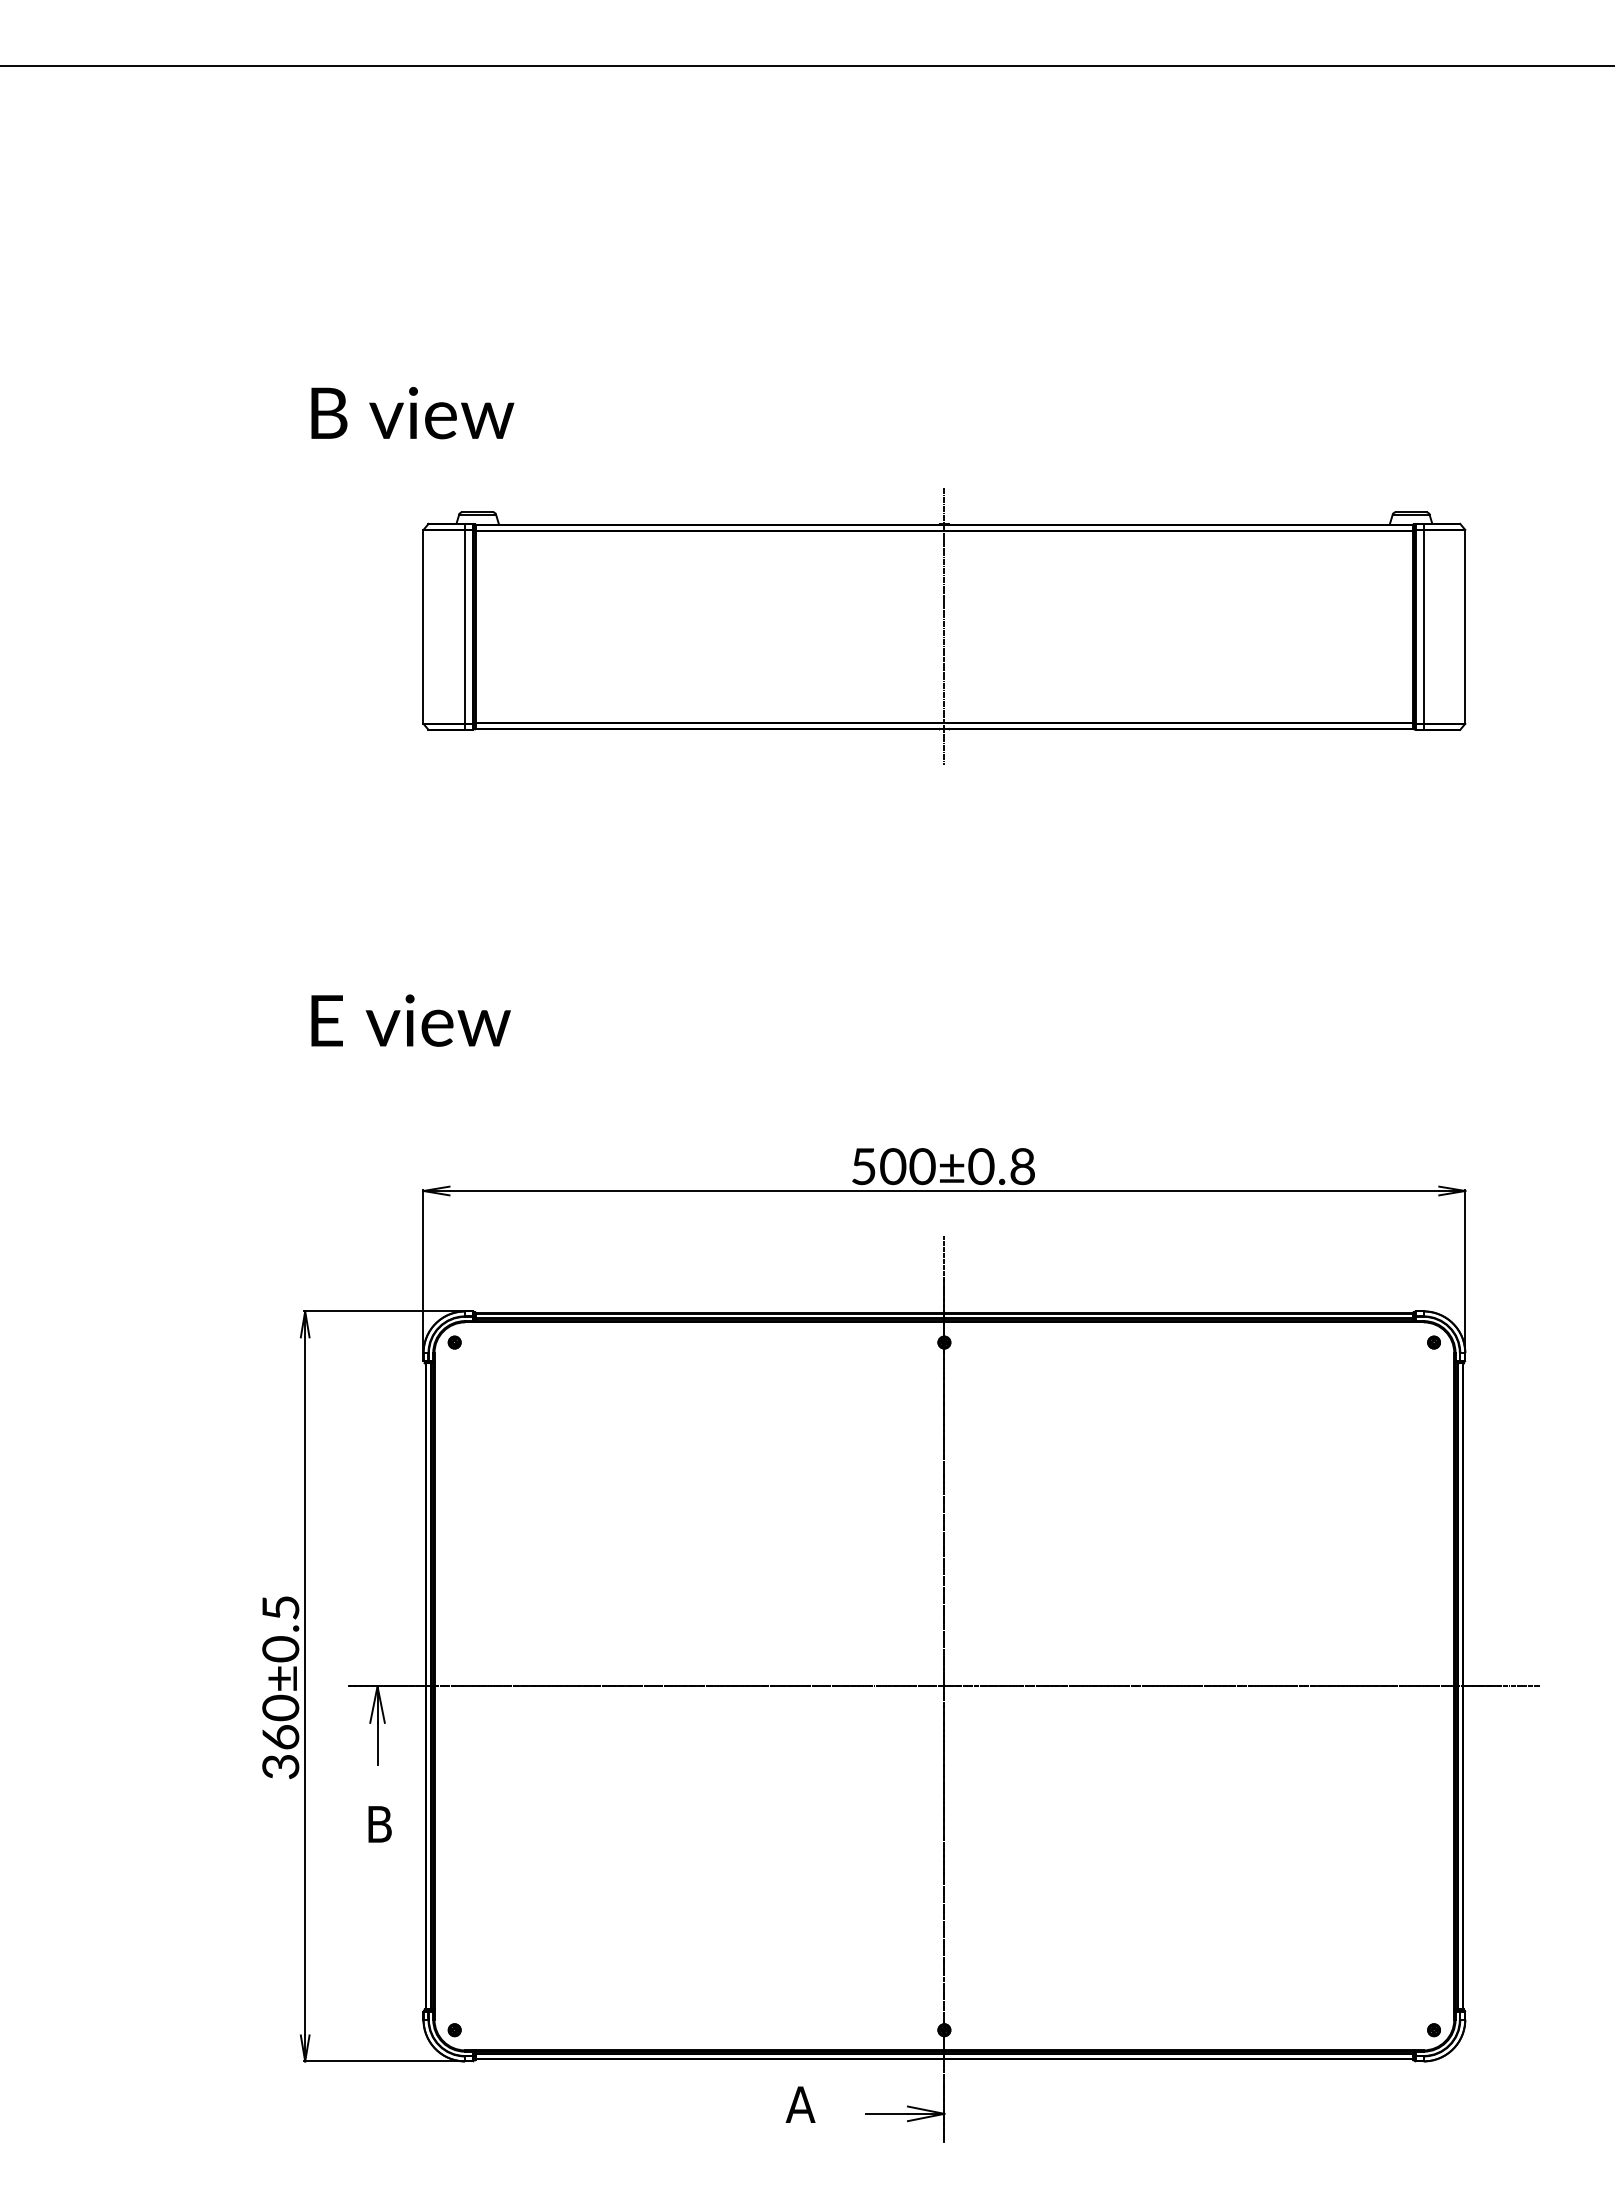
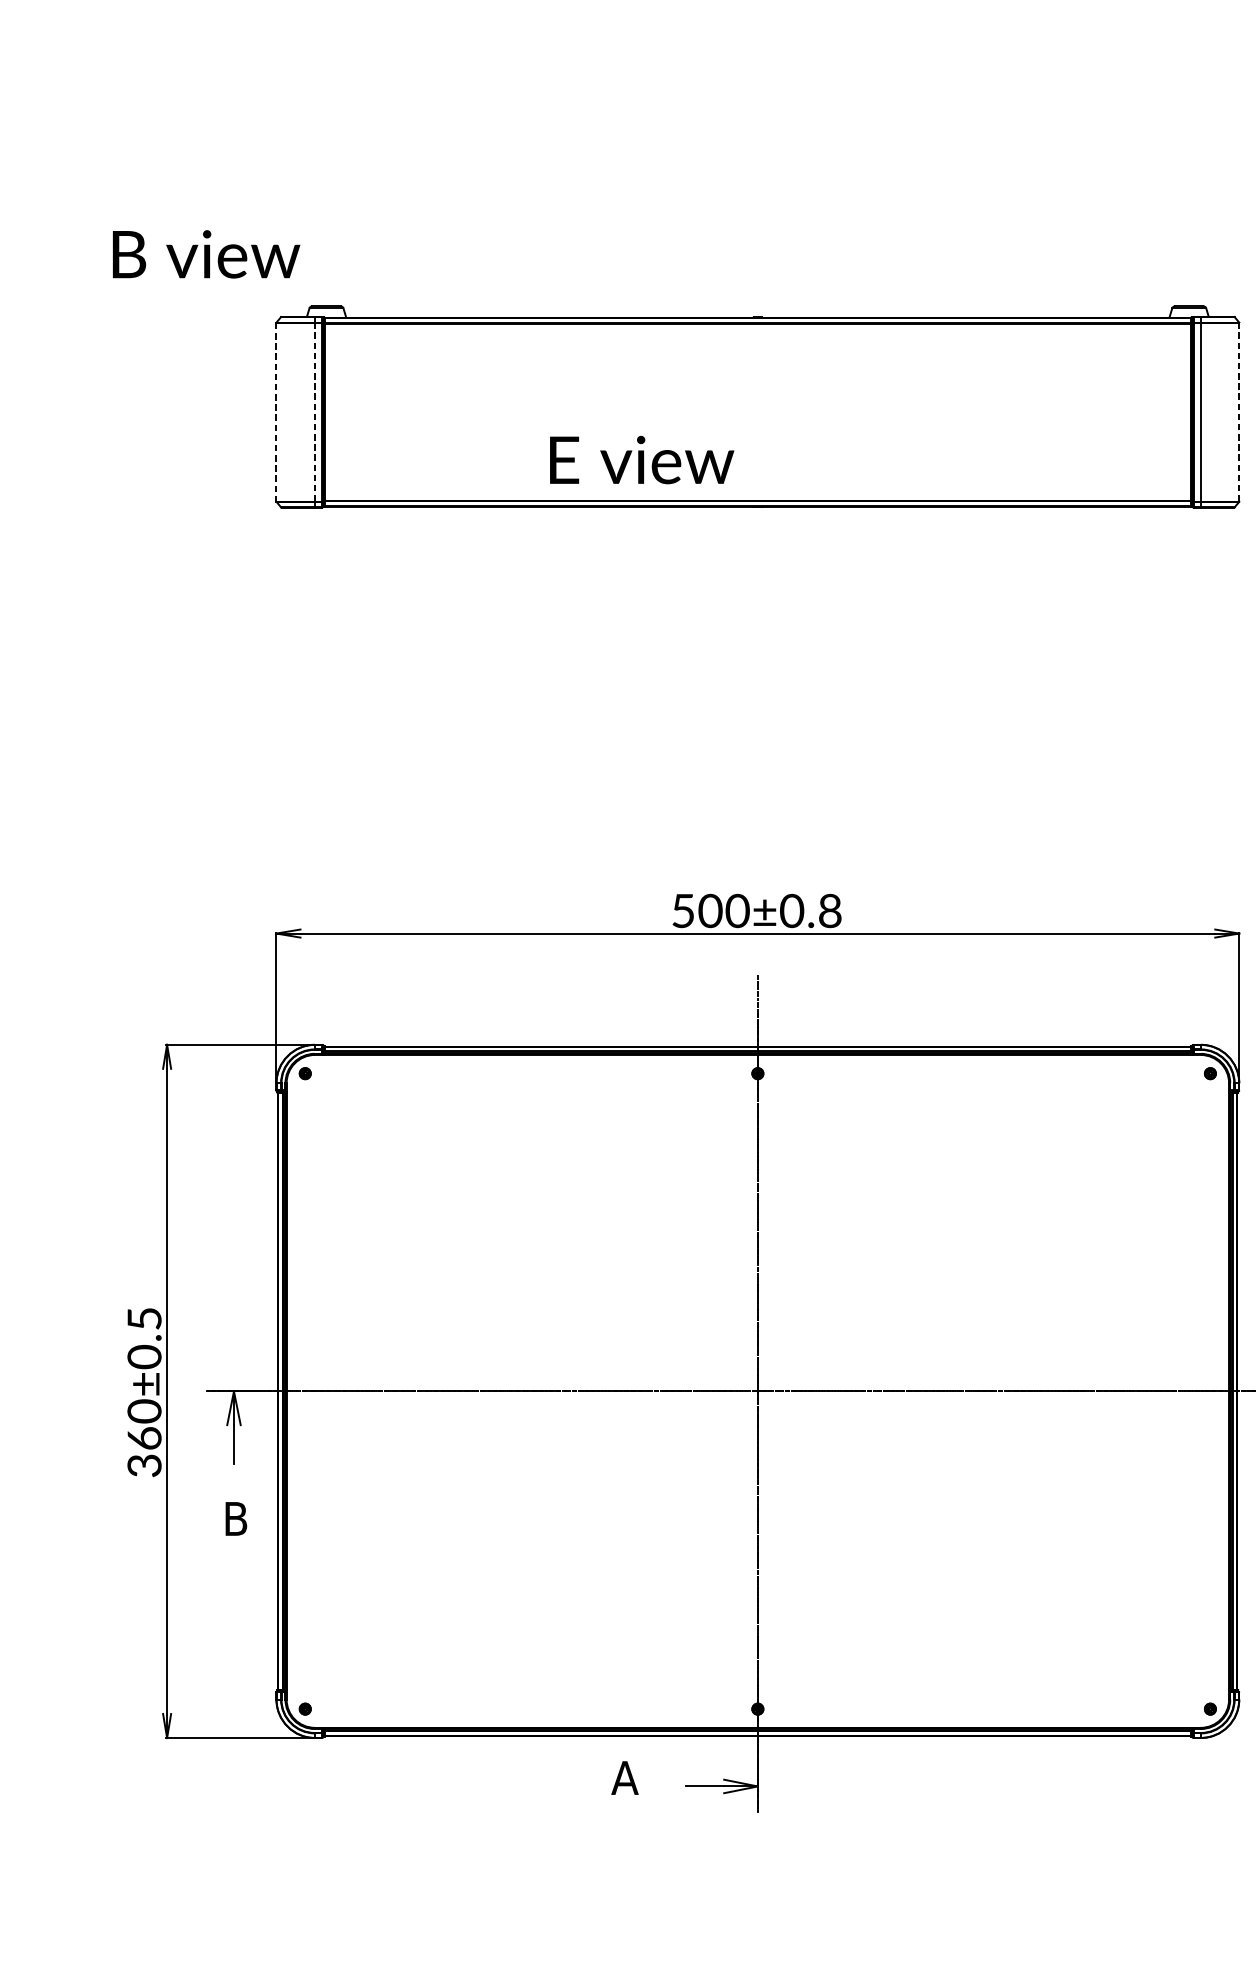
text: (412, 413) -> (206, 254), moved
line: (423, 626) -> (276, 411), solid -> dashed
line: (465, 626) -> (315, 411), solid -> dashed
line: (944, 626) -> (757, 411), removed
line: (1465, 626) -> (1239, 411), solid -> dashed
text: (410, 1020) -> (641, 459), moved

